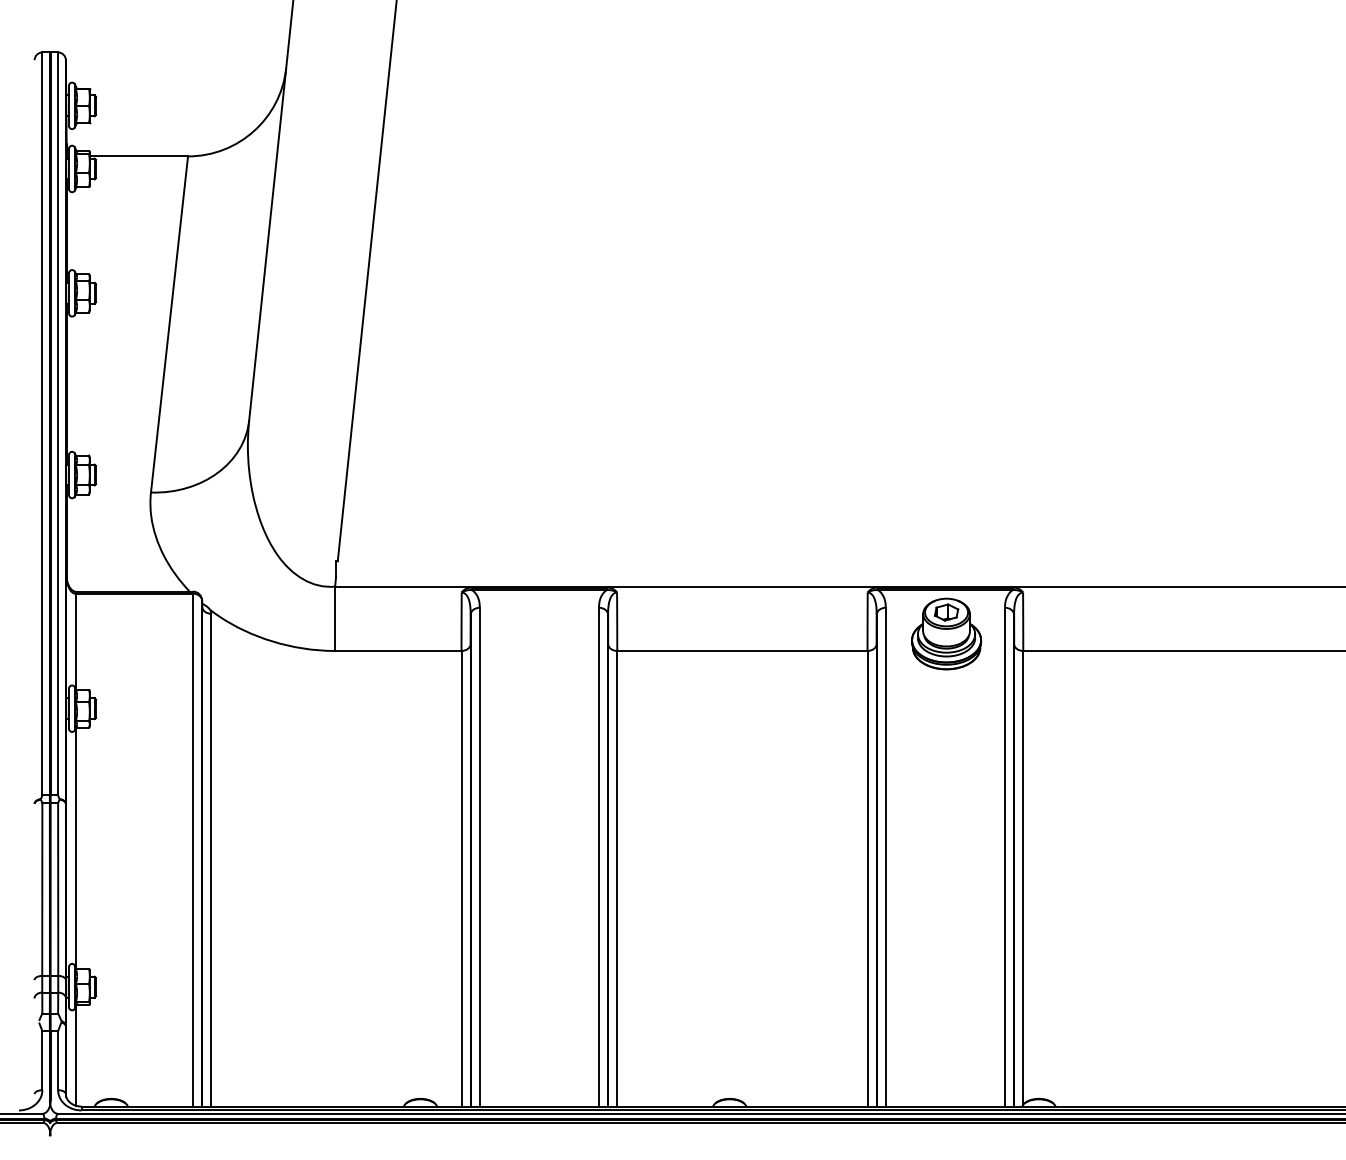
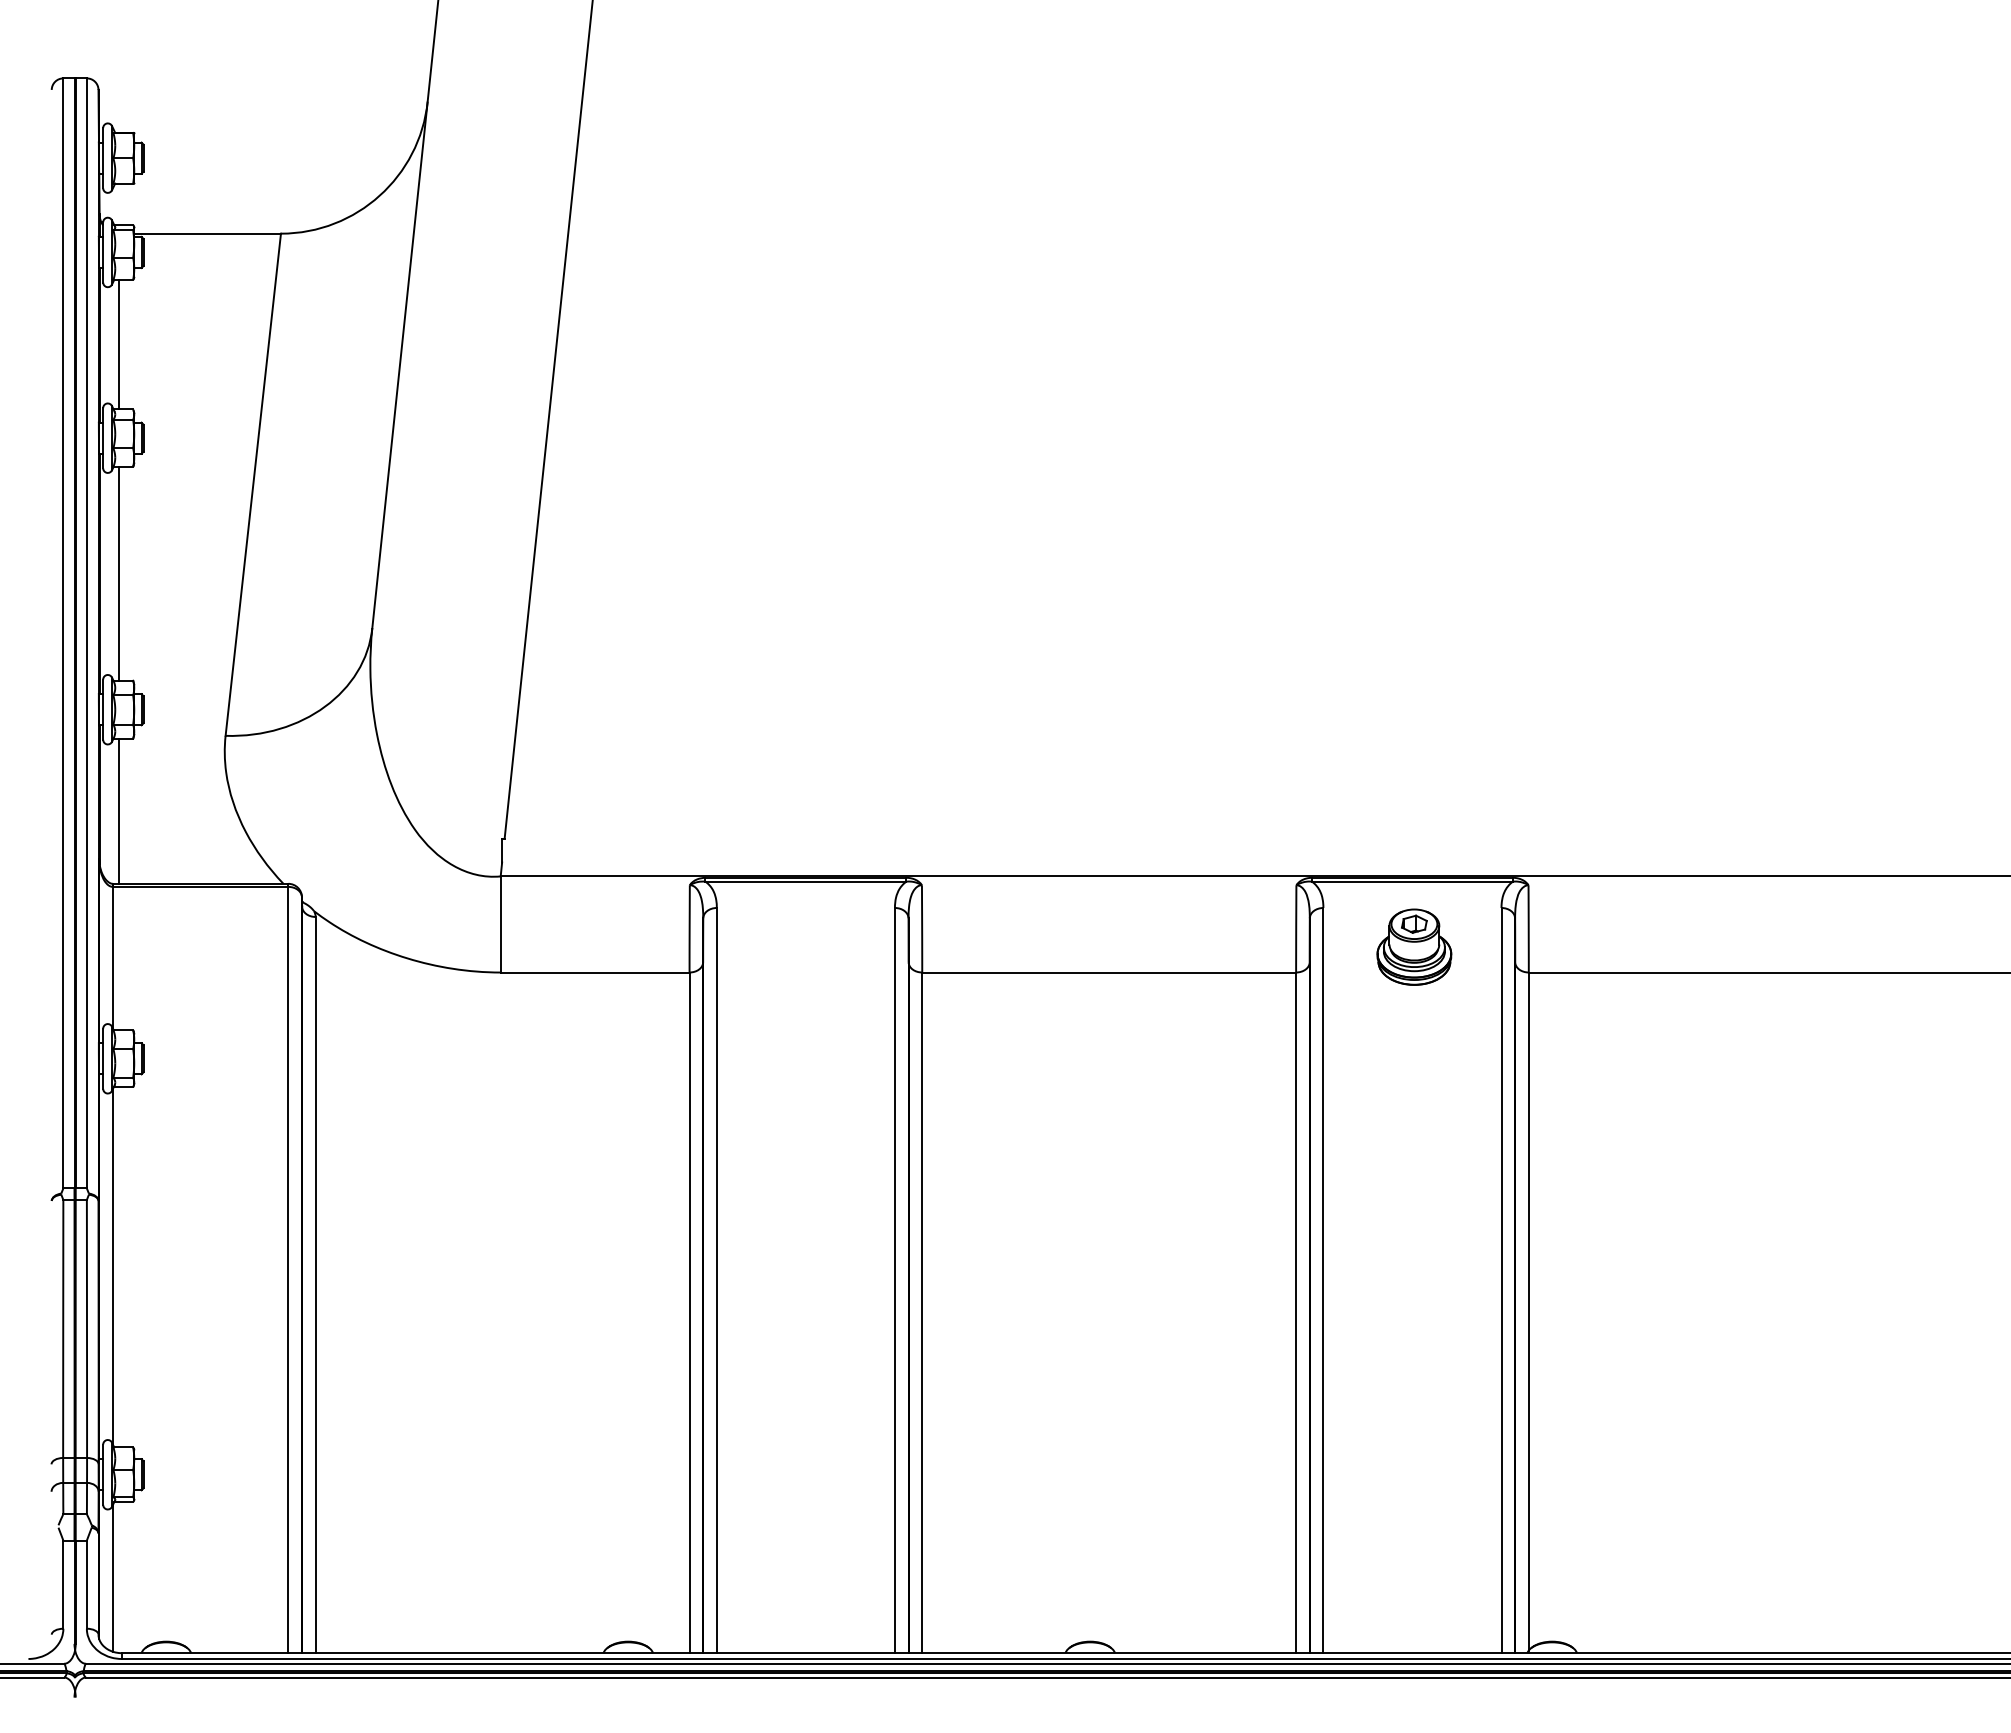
line: (79, 230) -> (118, 344), added
line: (79, 383) -> (118, 572), added
line: (79, 542) -> (118, 810), added
part: (946, 633) -> (1414, 946), size x0.71

